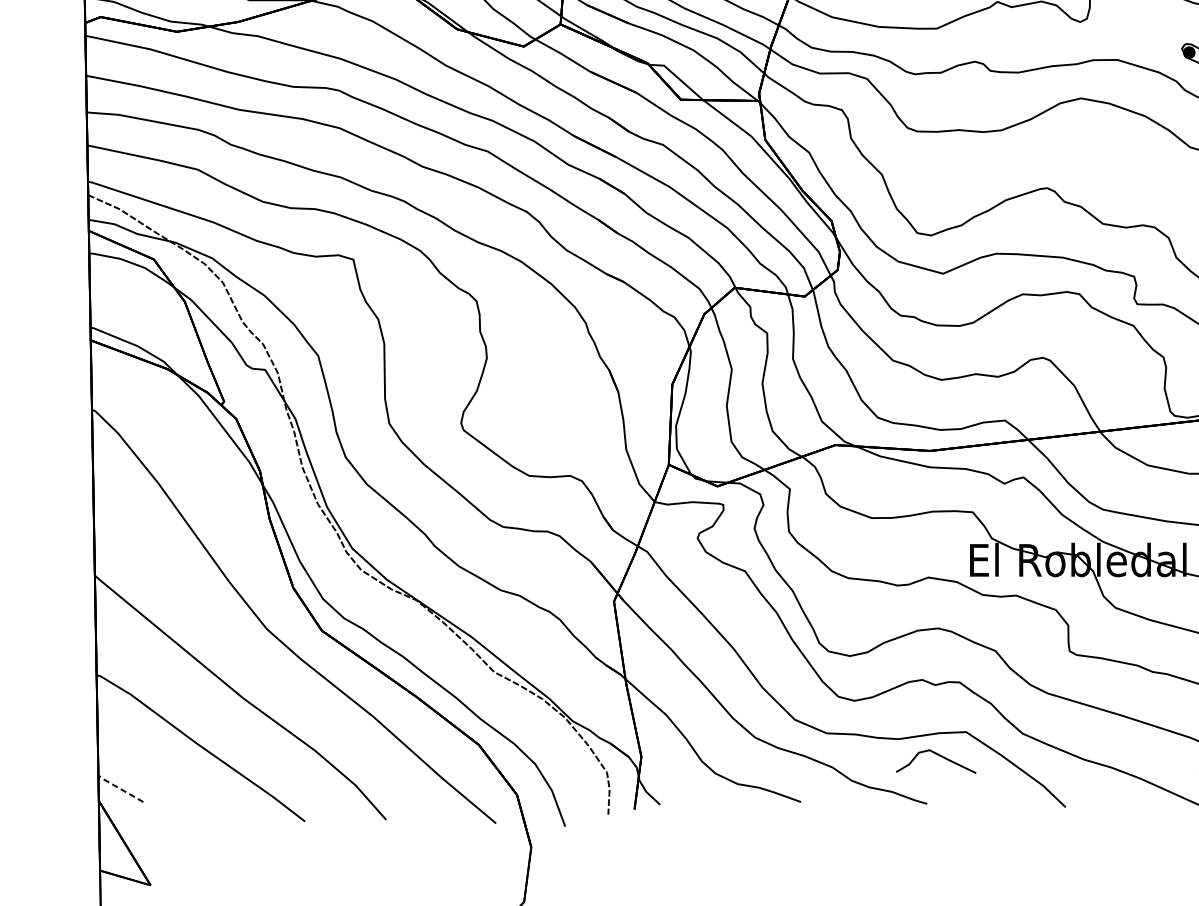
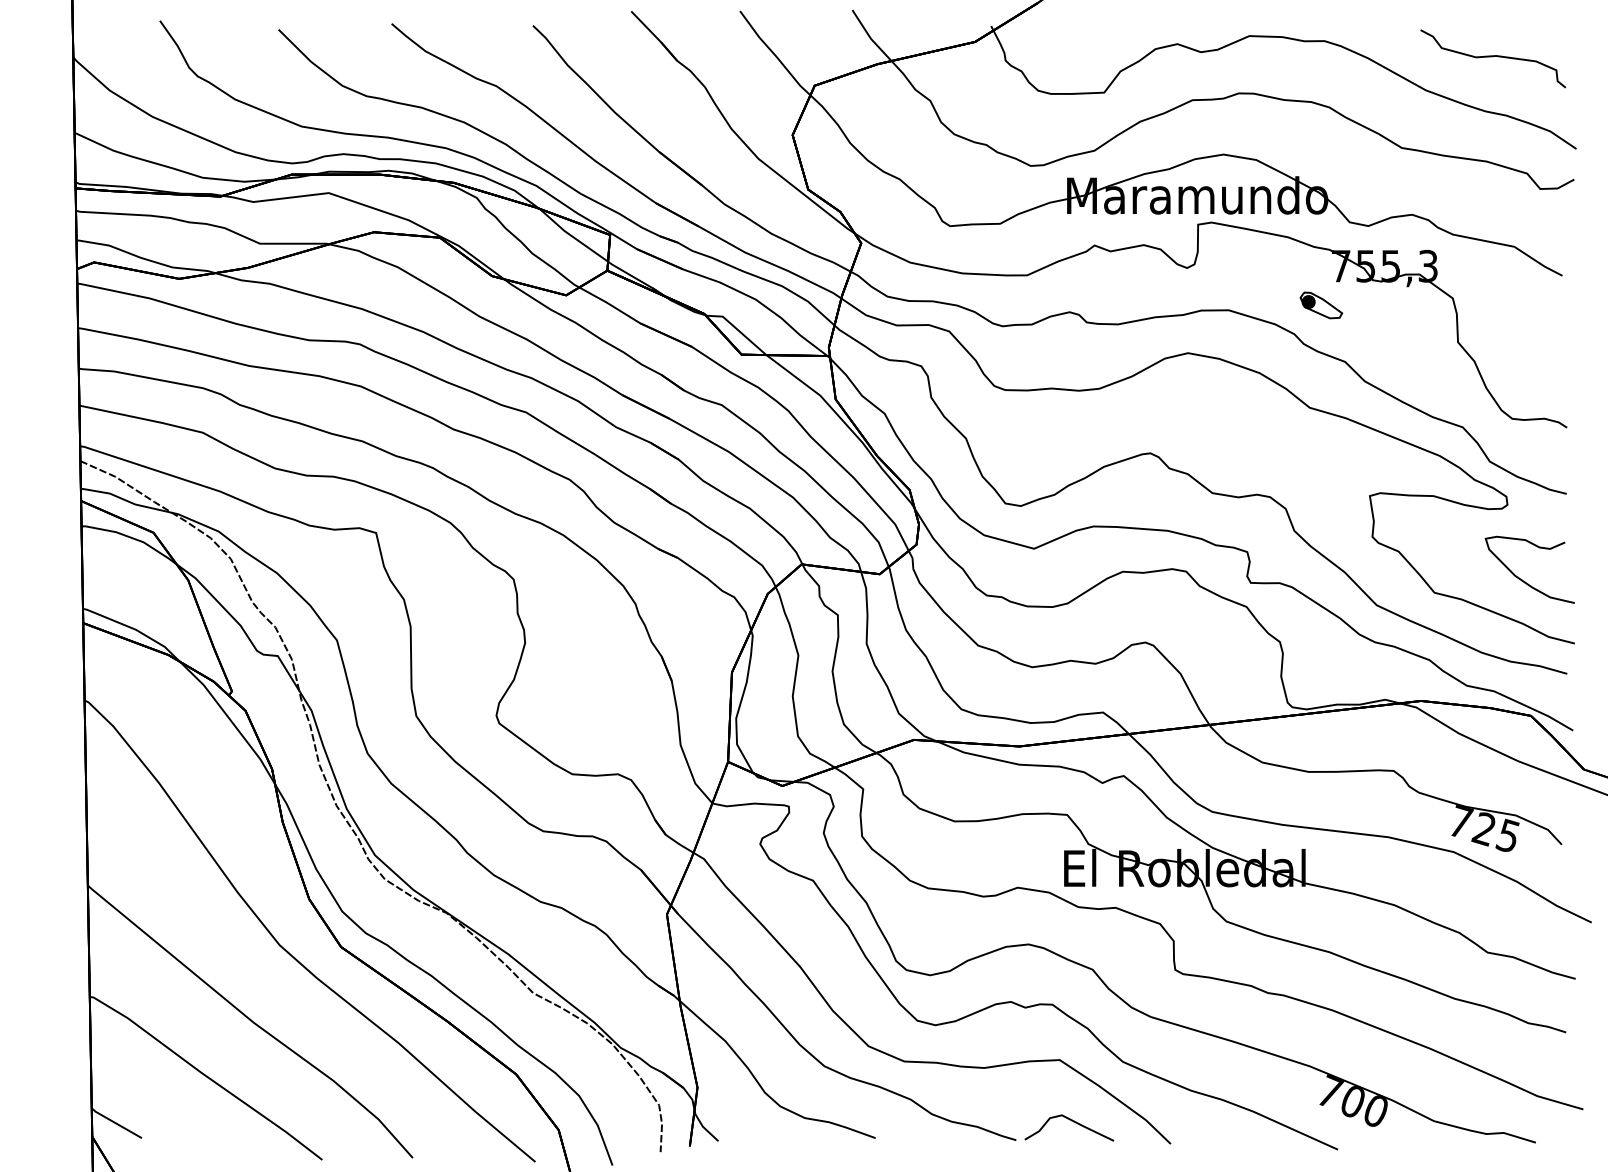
curve: (938, 755) -> (1071, 1121), moved
line: (119, 788) -> (115, 1123), dashed -> solid

